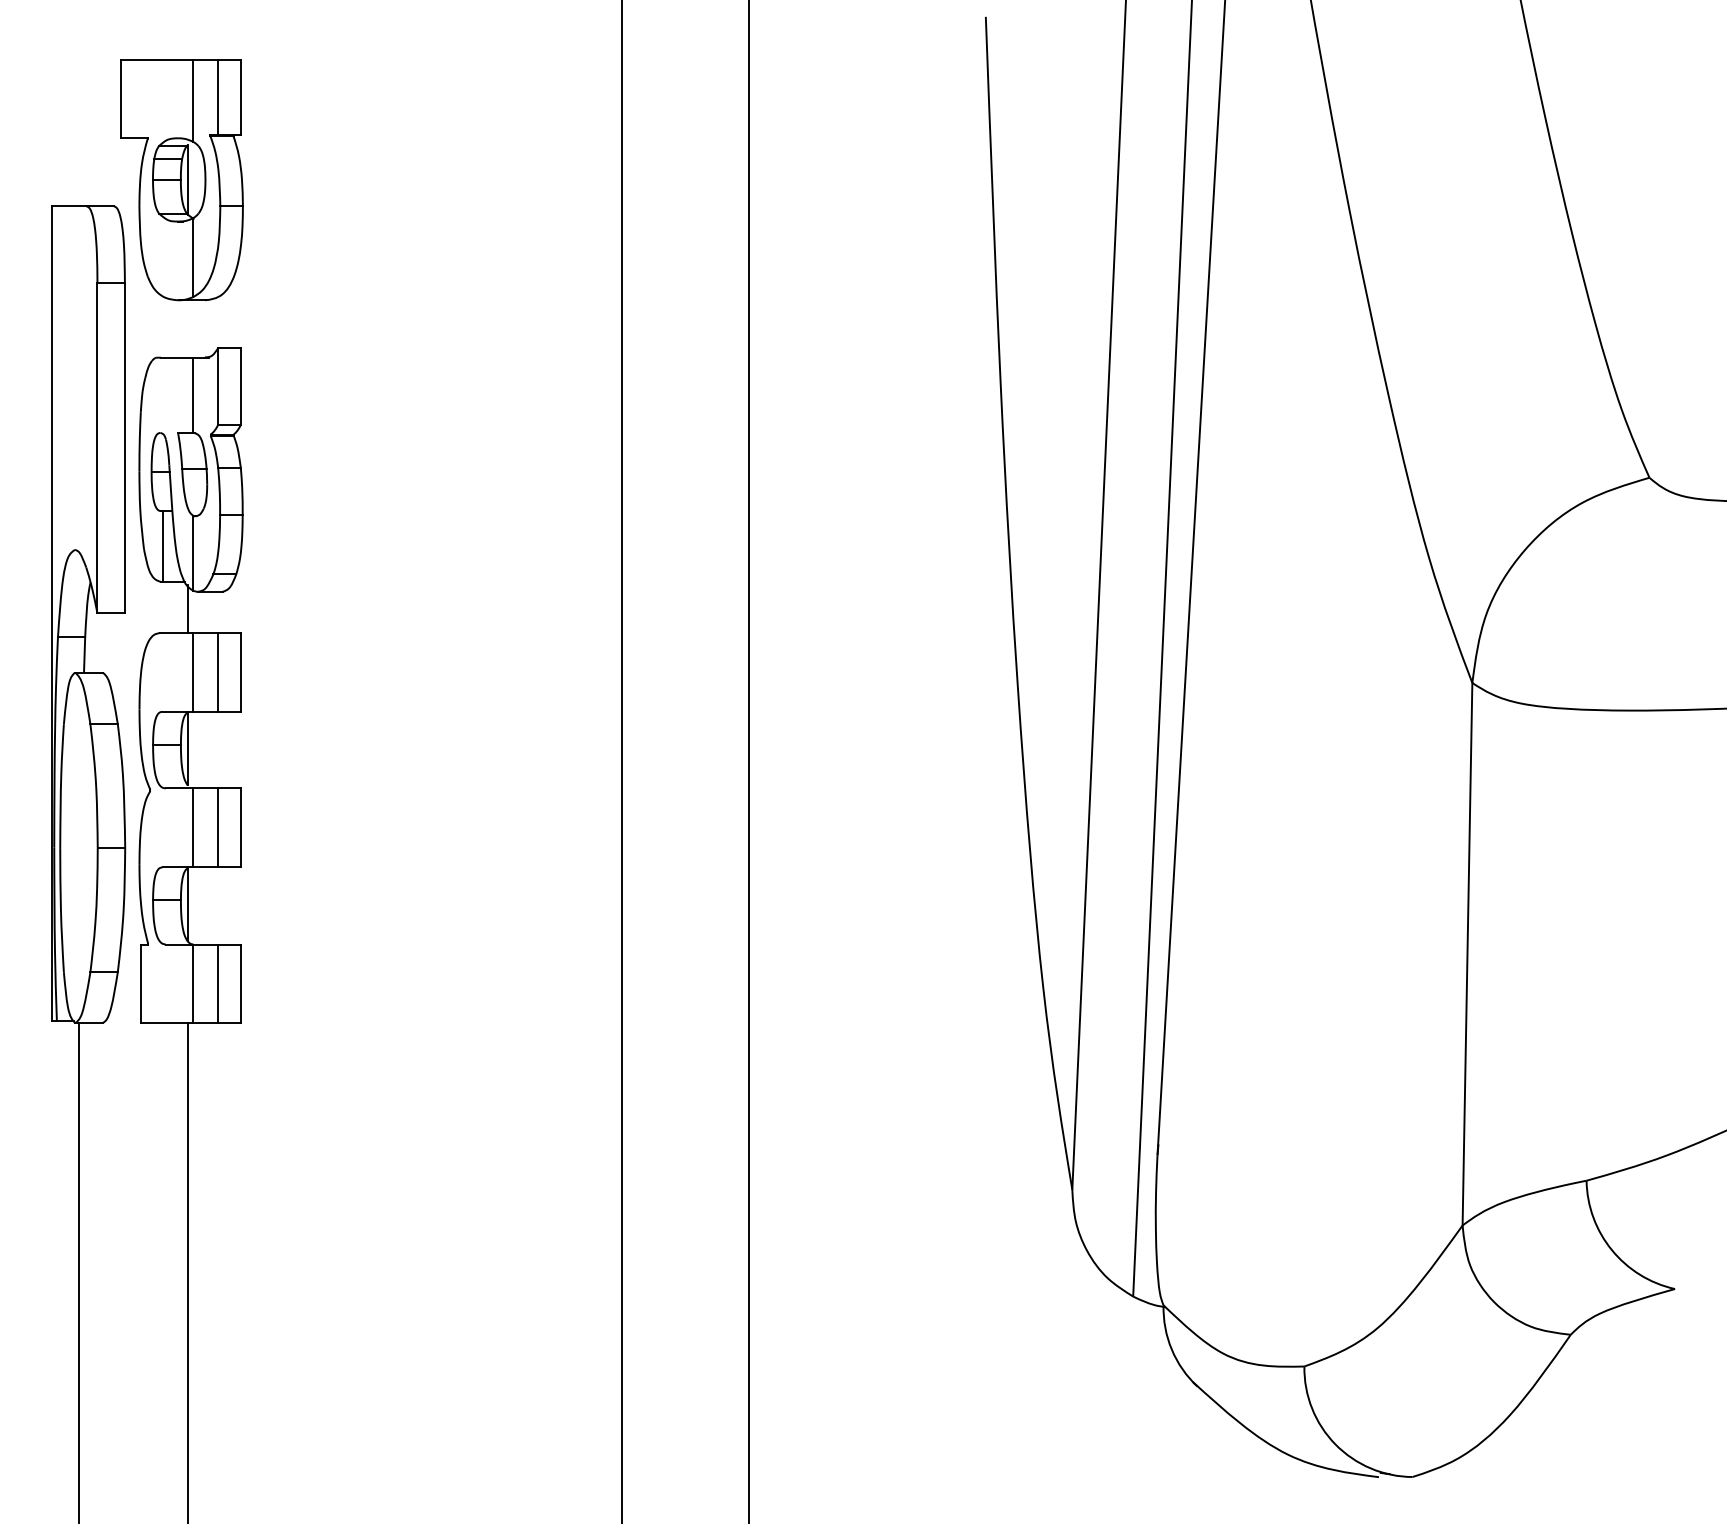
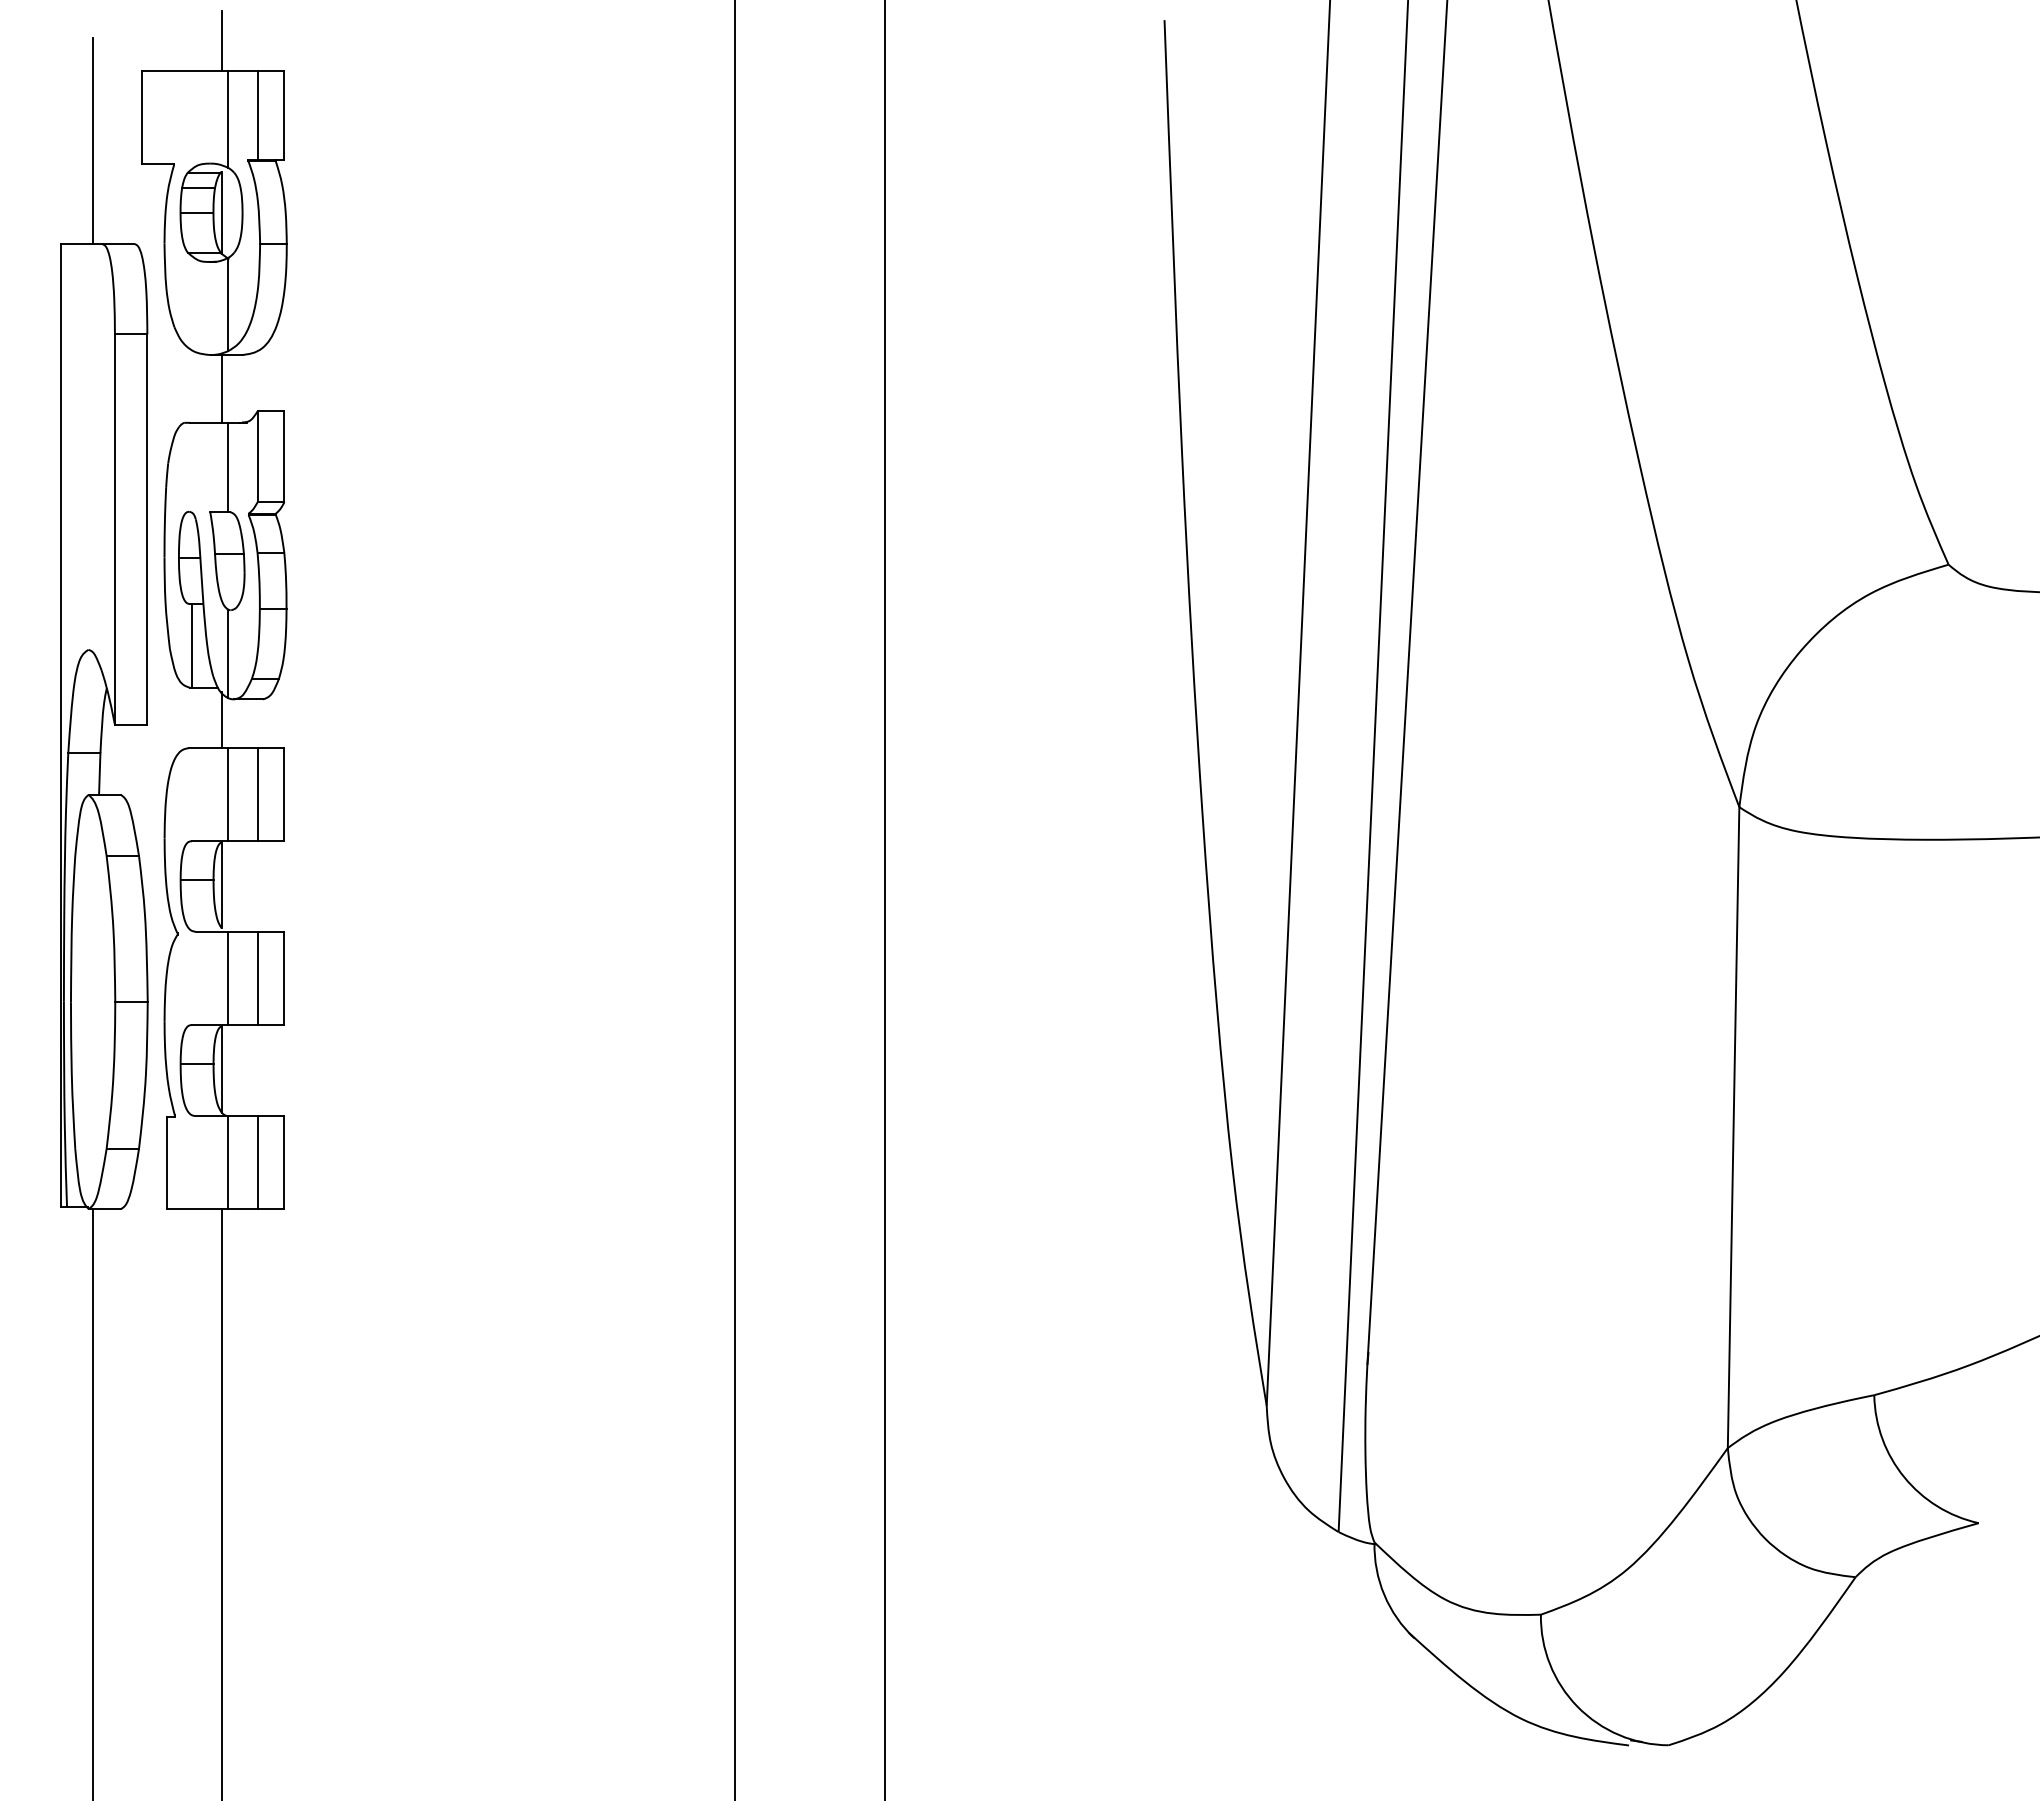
line: (187, 34) -> (221, 40), added
line: (79, 118) -> (93, 140), added
line: (187, 328) -> (221, 388), added

